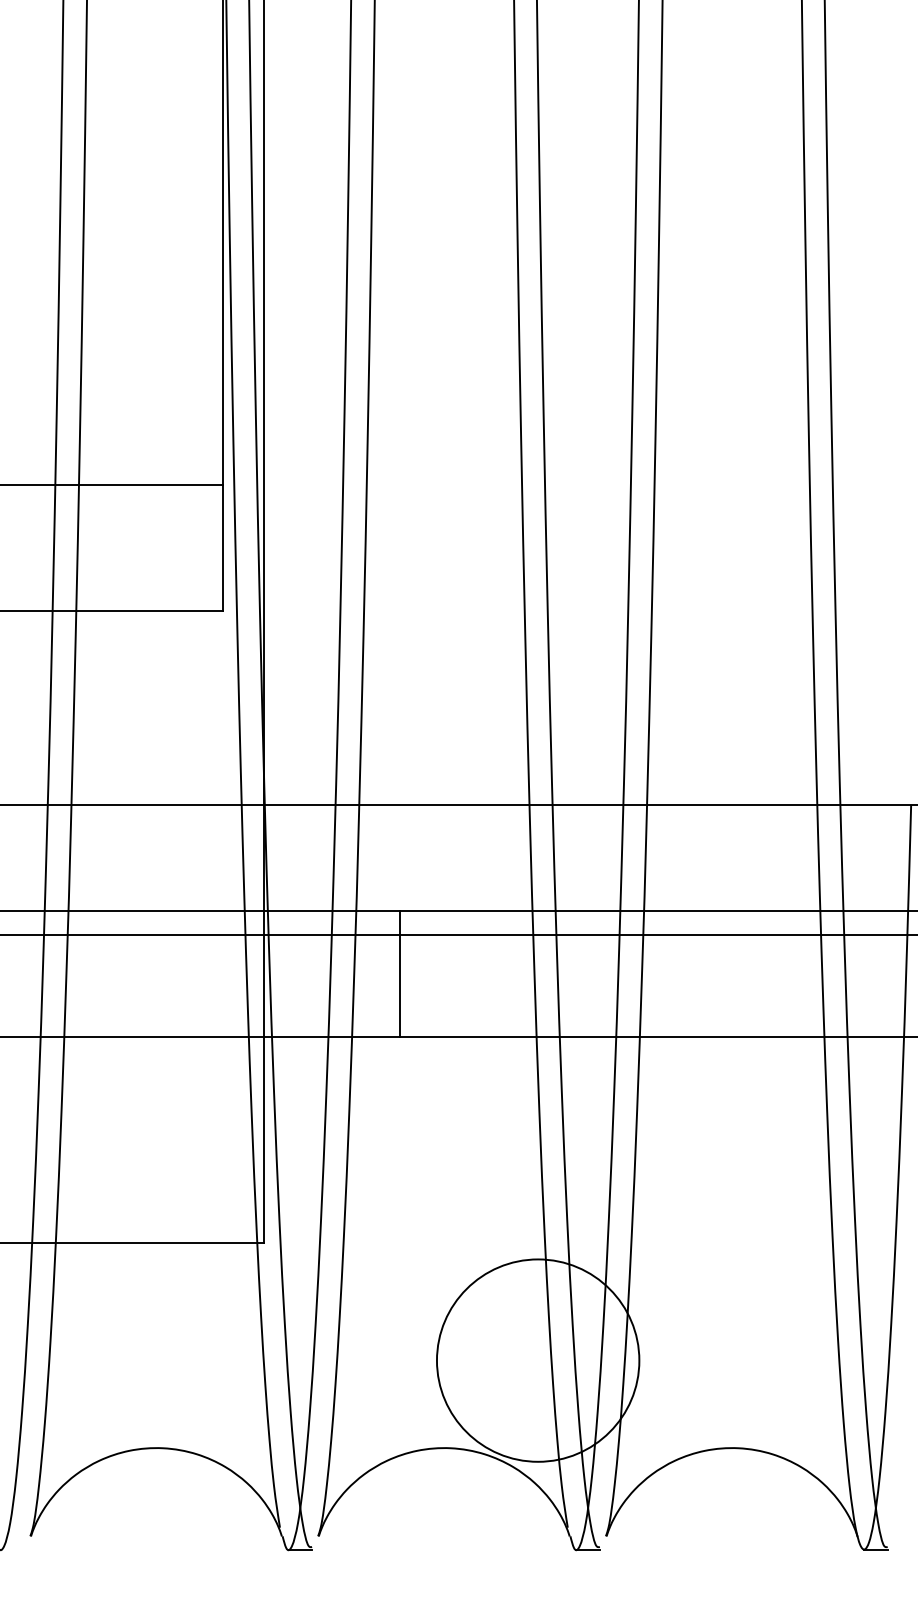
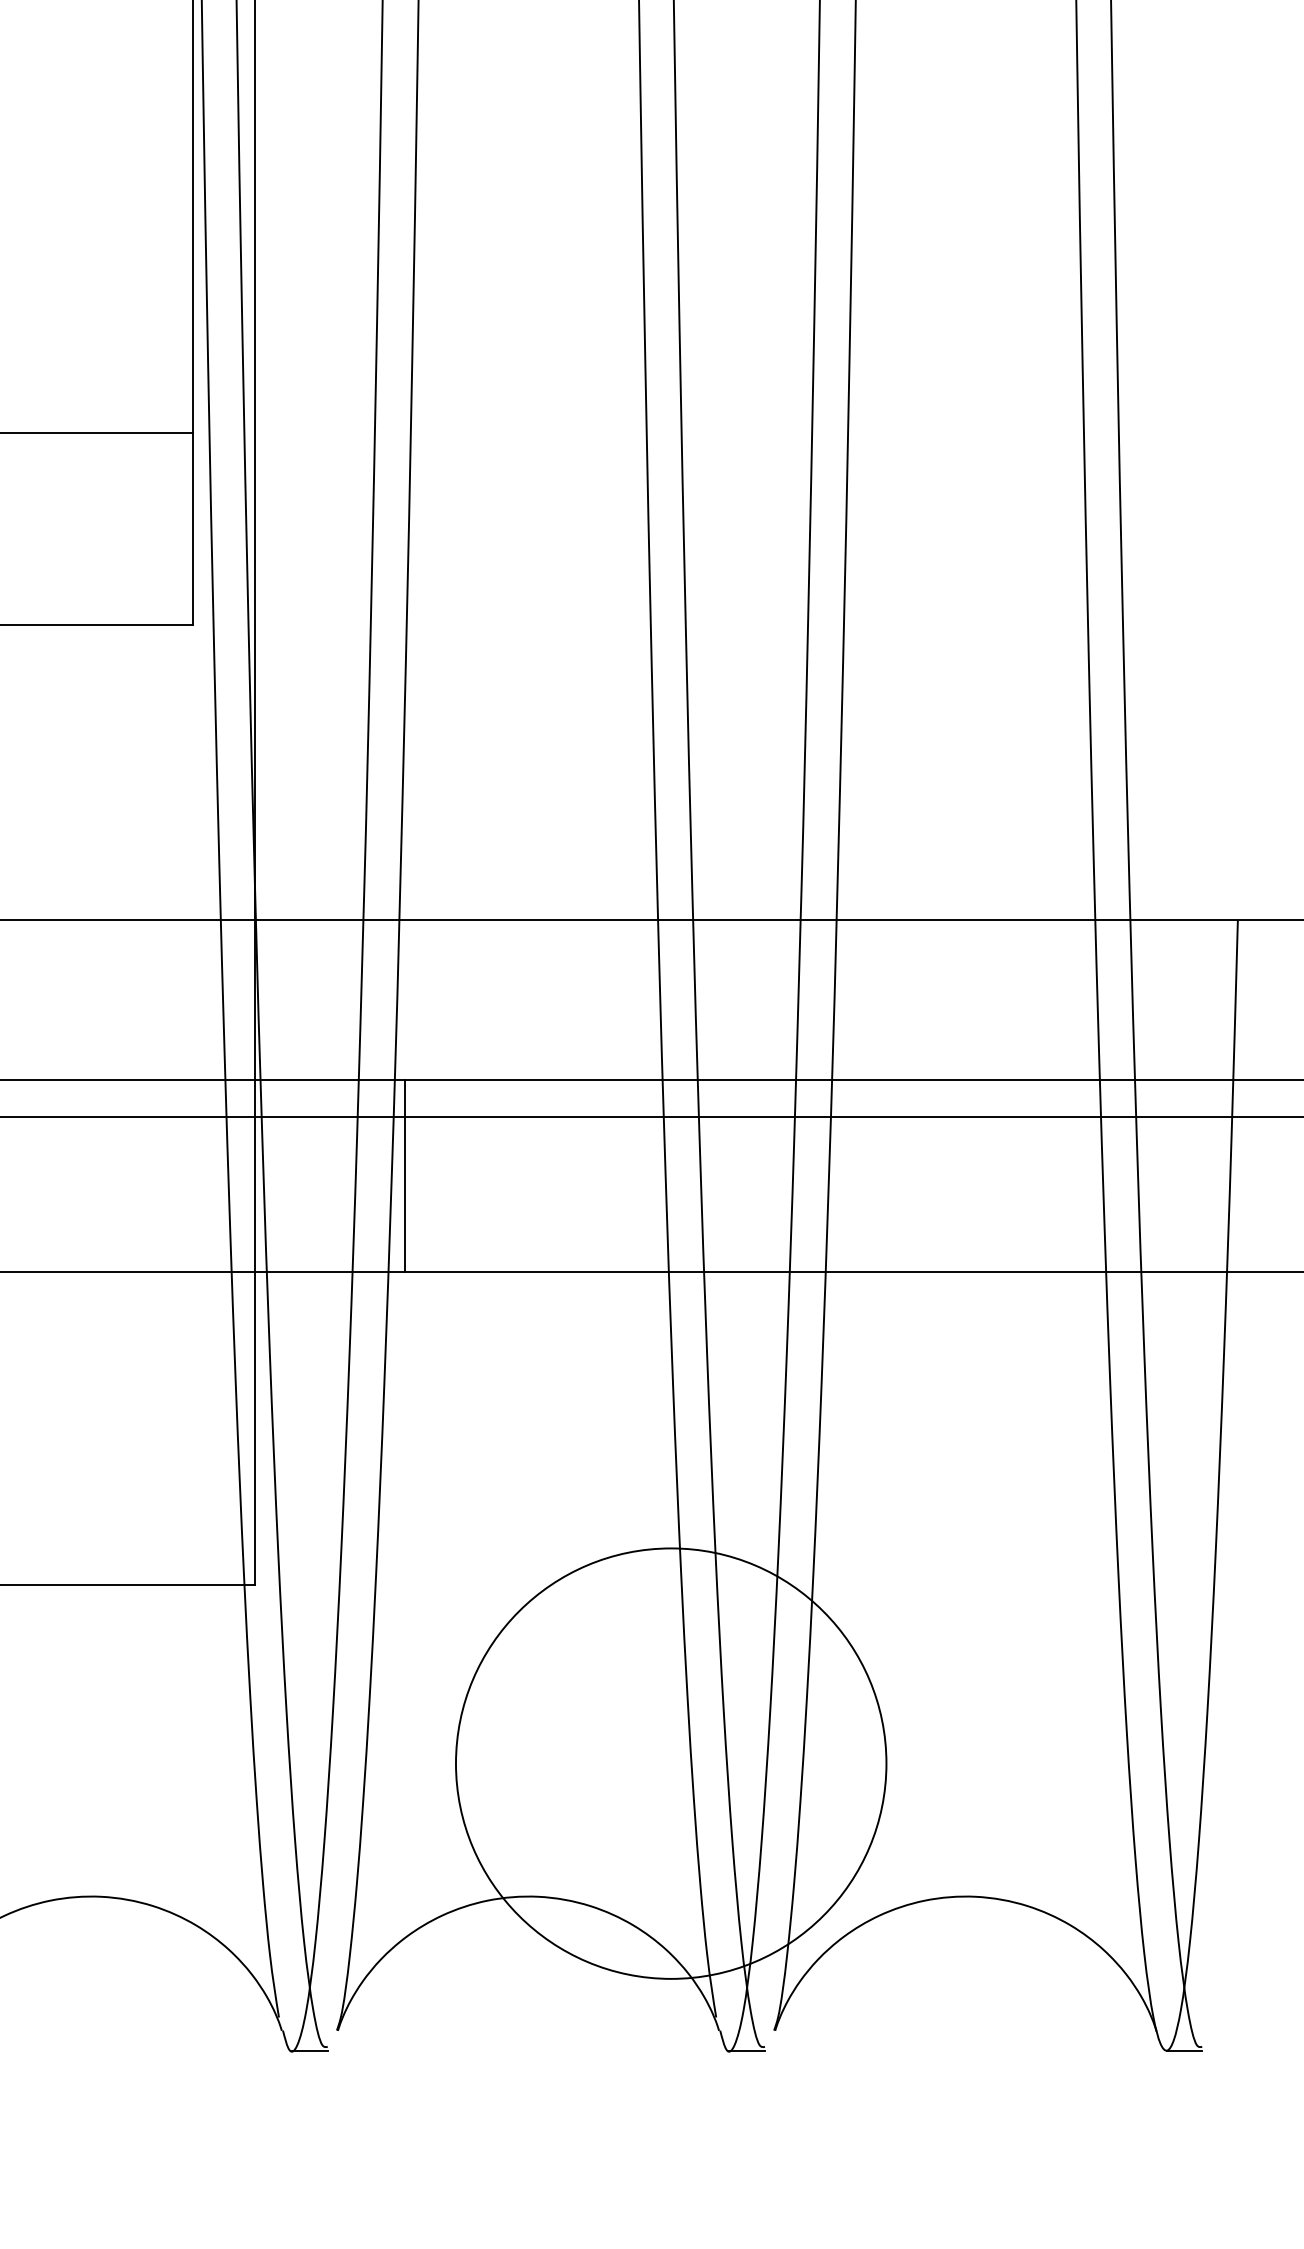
line: (399, 973) -> (404, 1175), moved
circle: (537, 1360) -> (670, 1763), size x1.4

